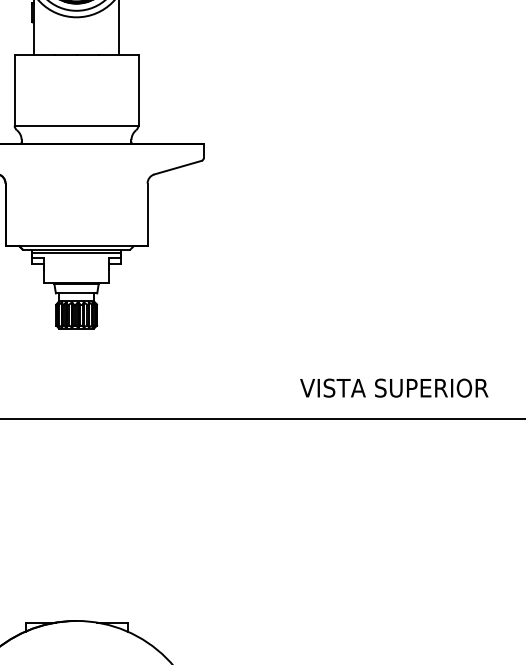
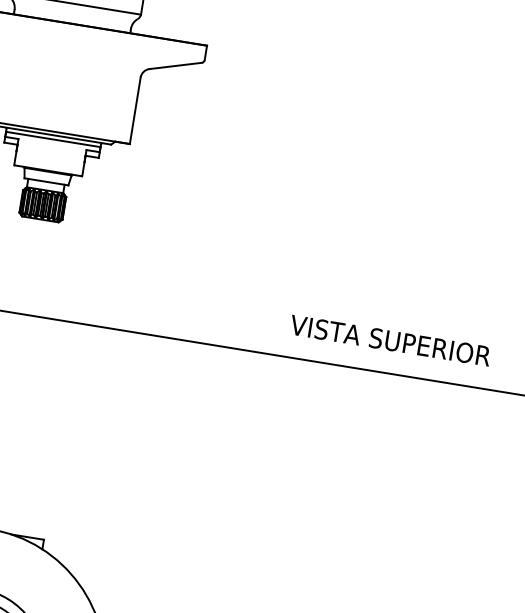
text: (394, 387) -> (390, 340), moved

